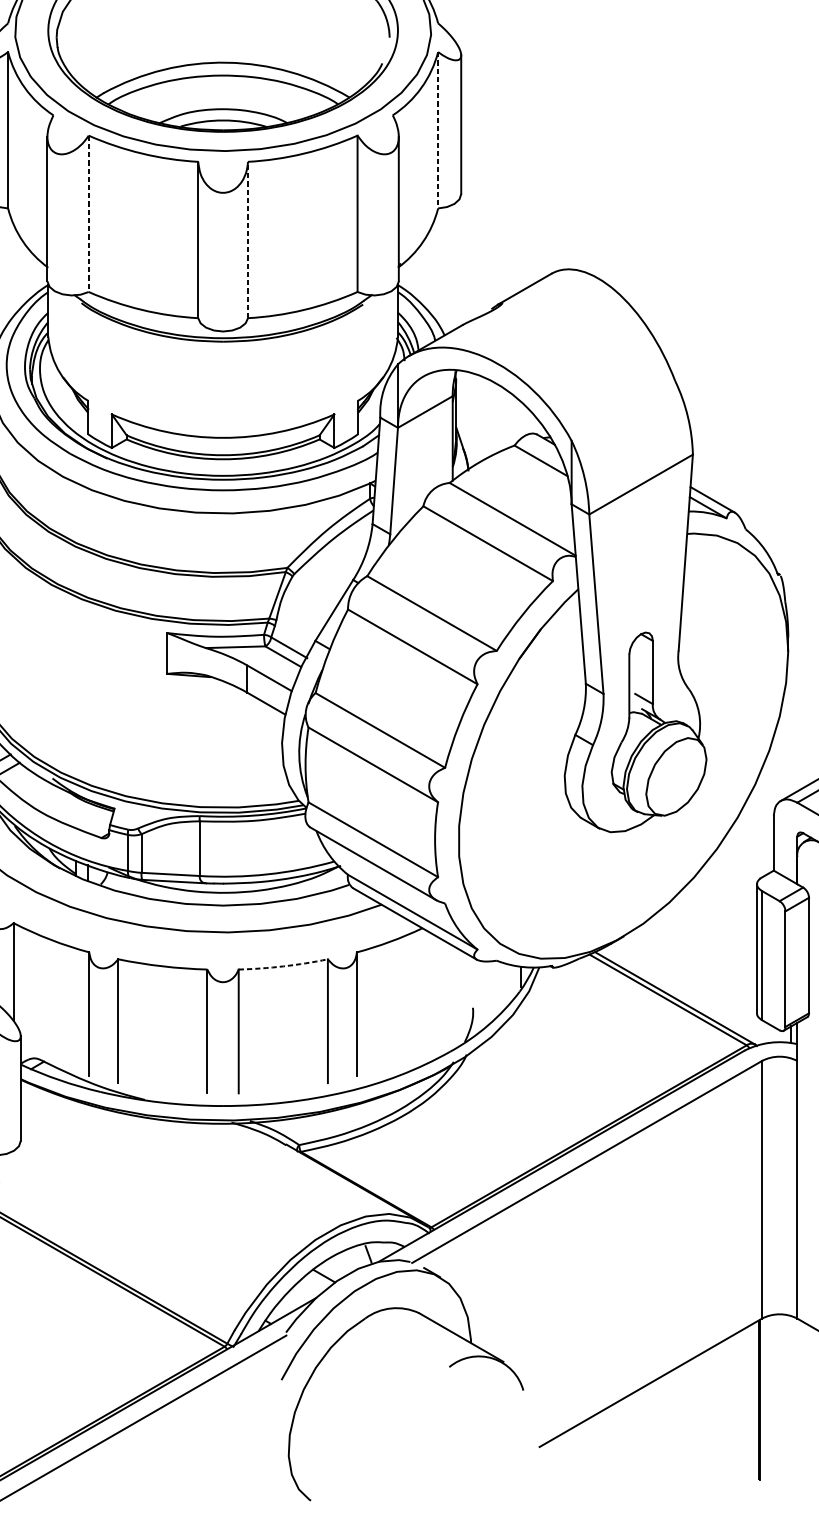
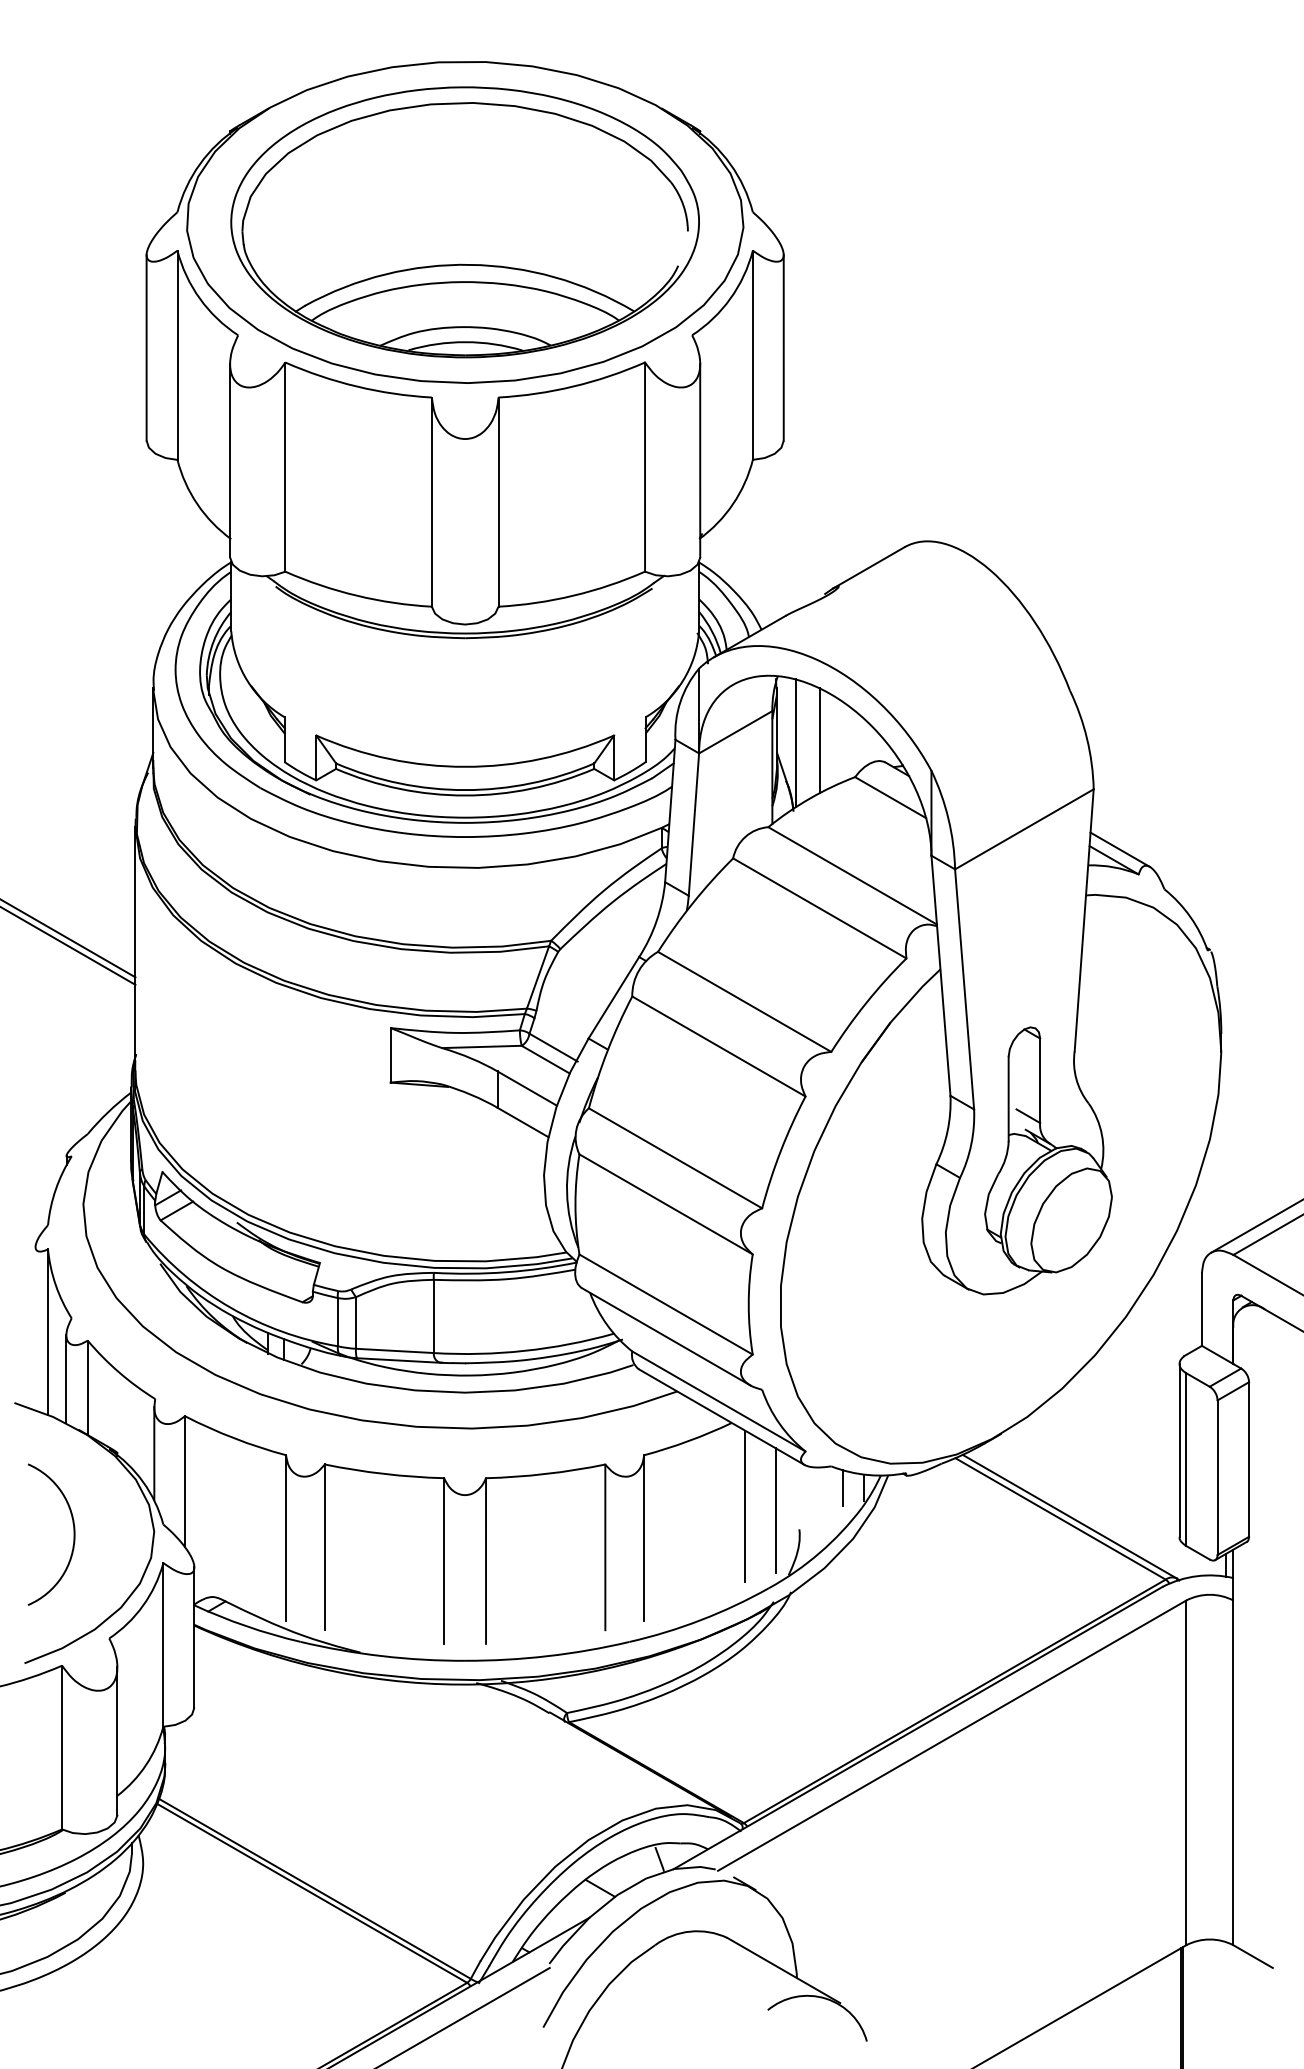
line: (437, 130) -> (752, 355), dashed -> solid
line: (88, 214) -> (285, 467), dashed -> solid
line: (248, 240) -> (498, 502), dashed -> solid
line: (487, 418) -> (819, 740), added
line: (470, 420) -> (795, 743), added
arc: (283, 966) -> (545, 1473), dashed -> solid
line: (505, 977) -> (842, 1488), added
line: (432, 989) -> (745, 1505), added
line: (455, 993) -> (775, 1510), added

